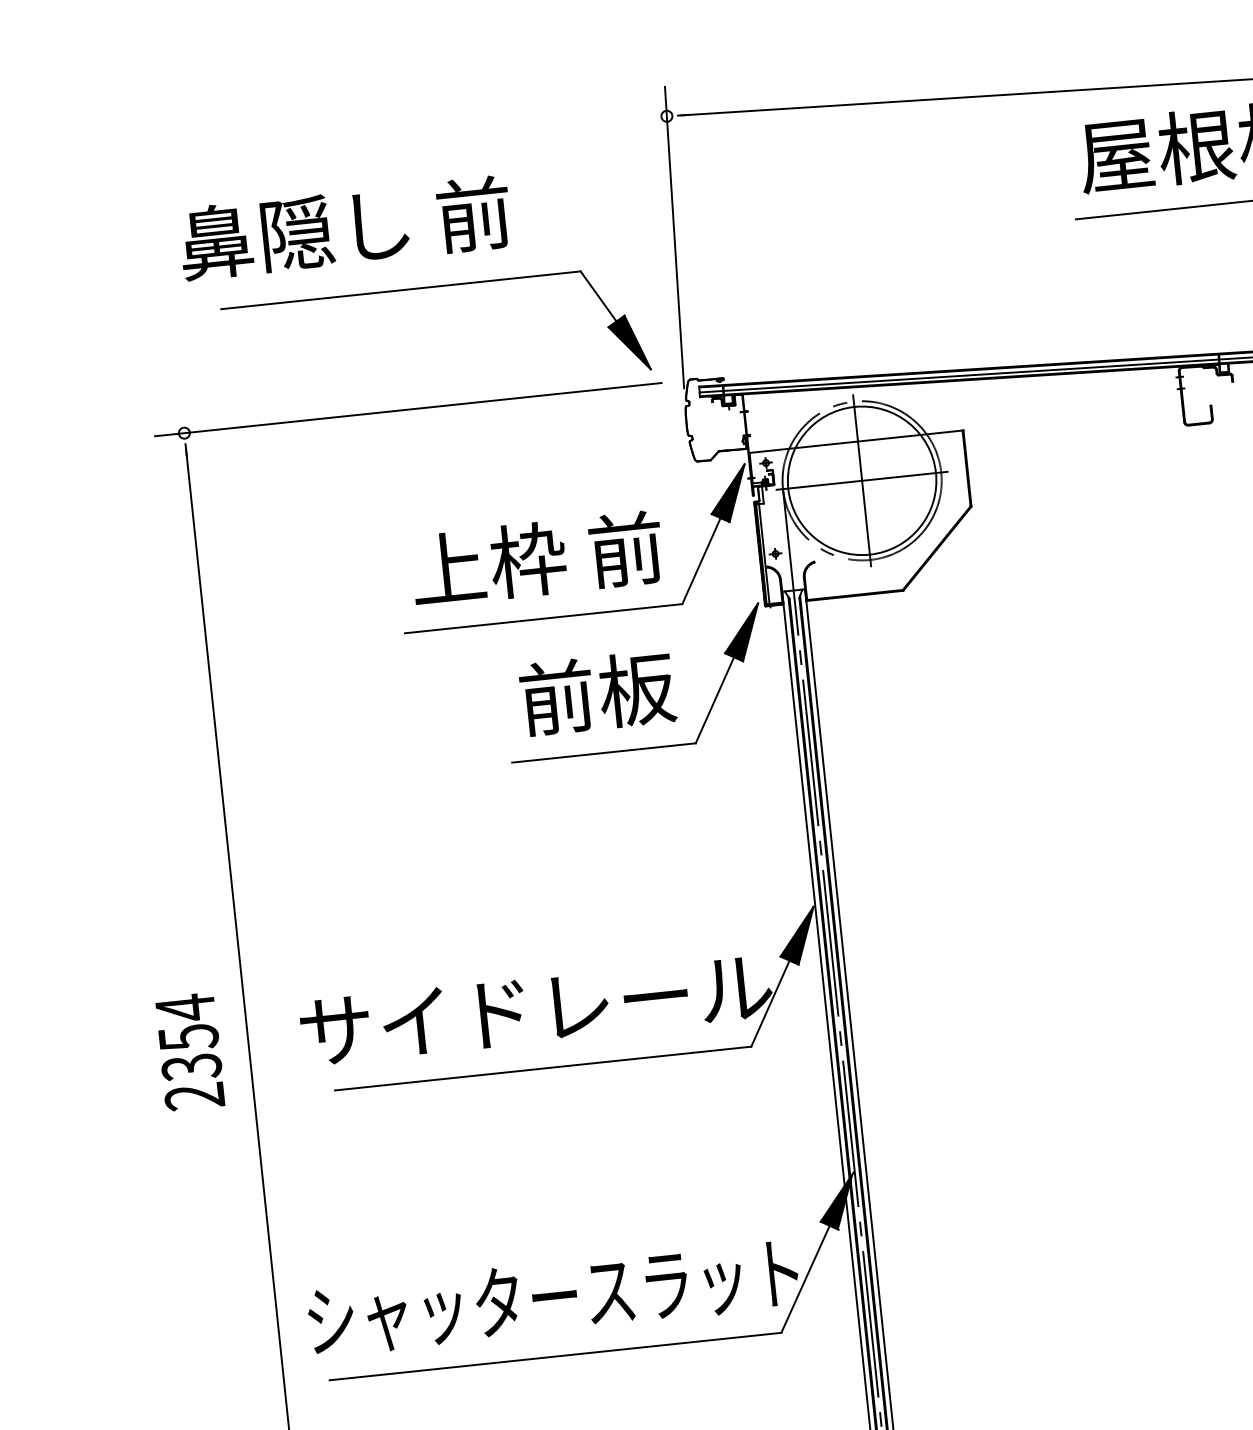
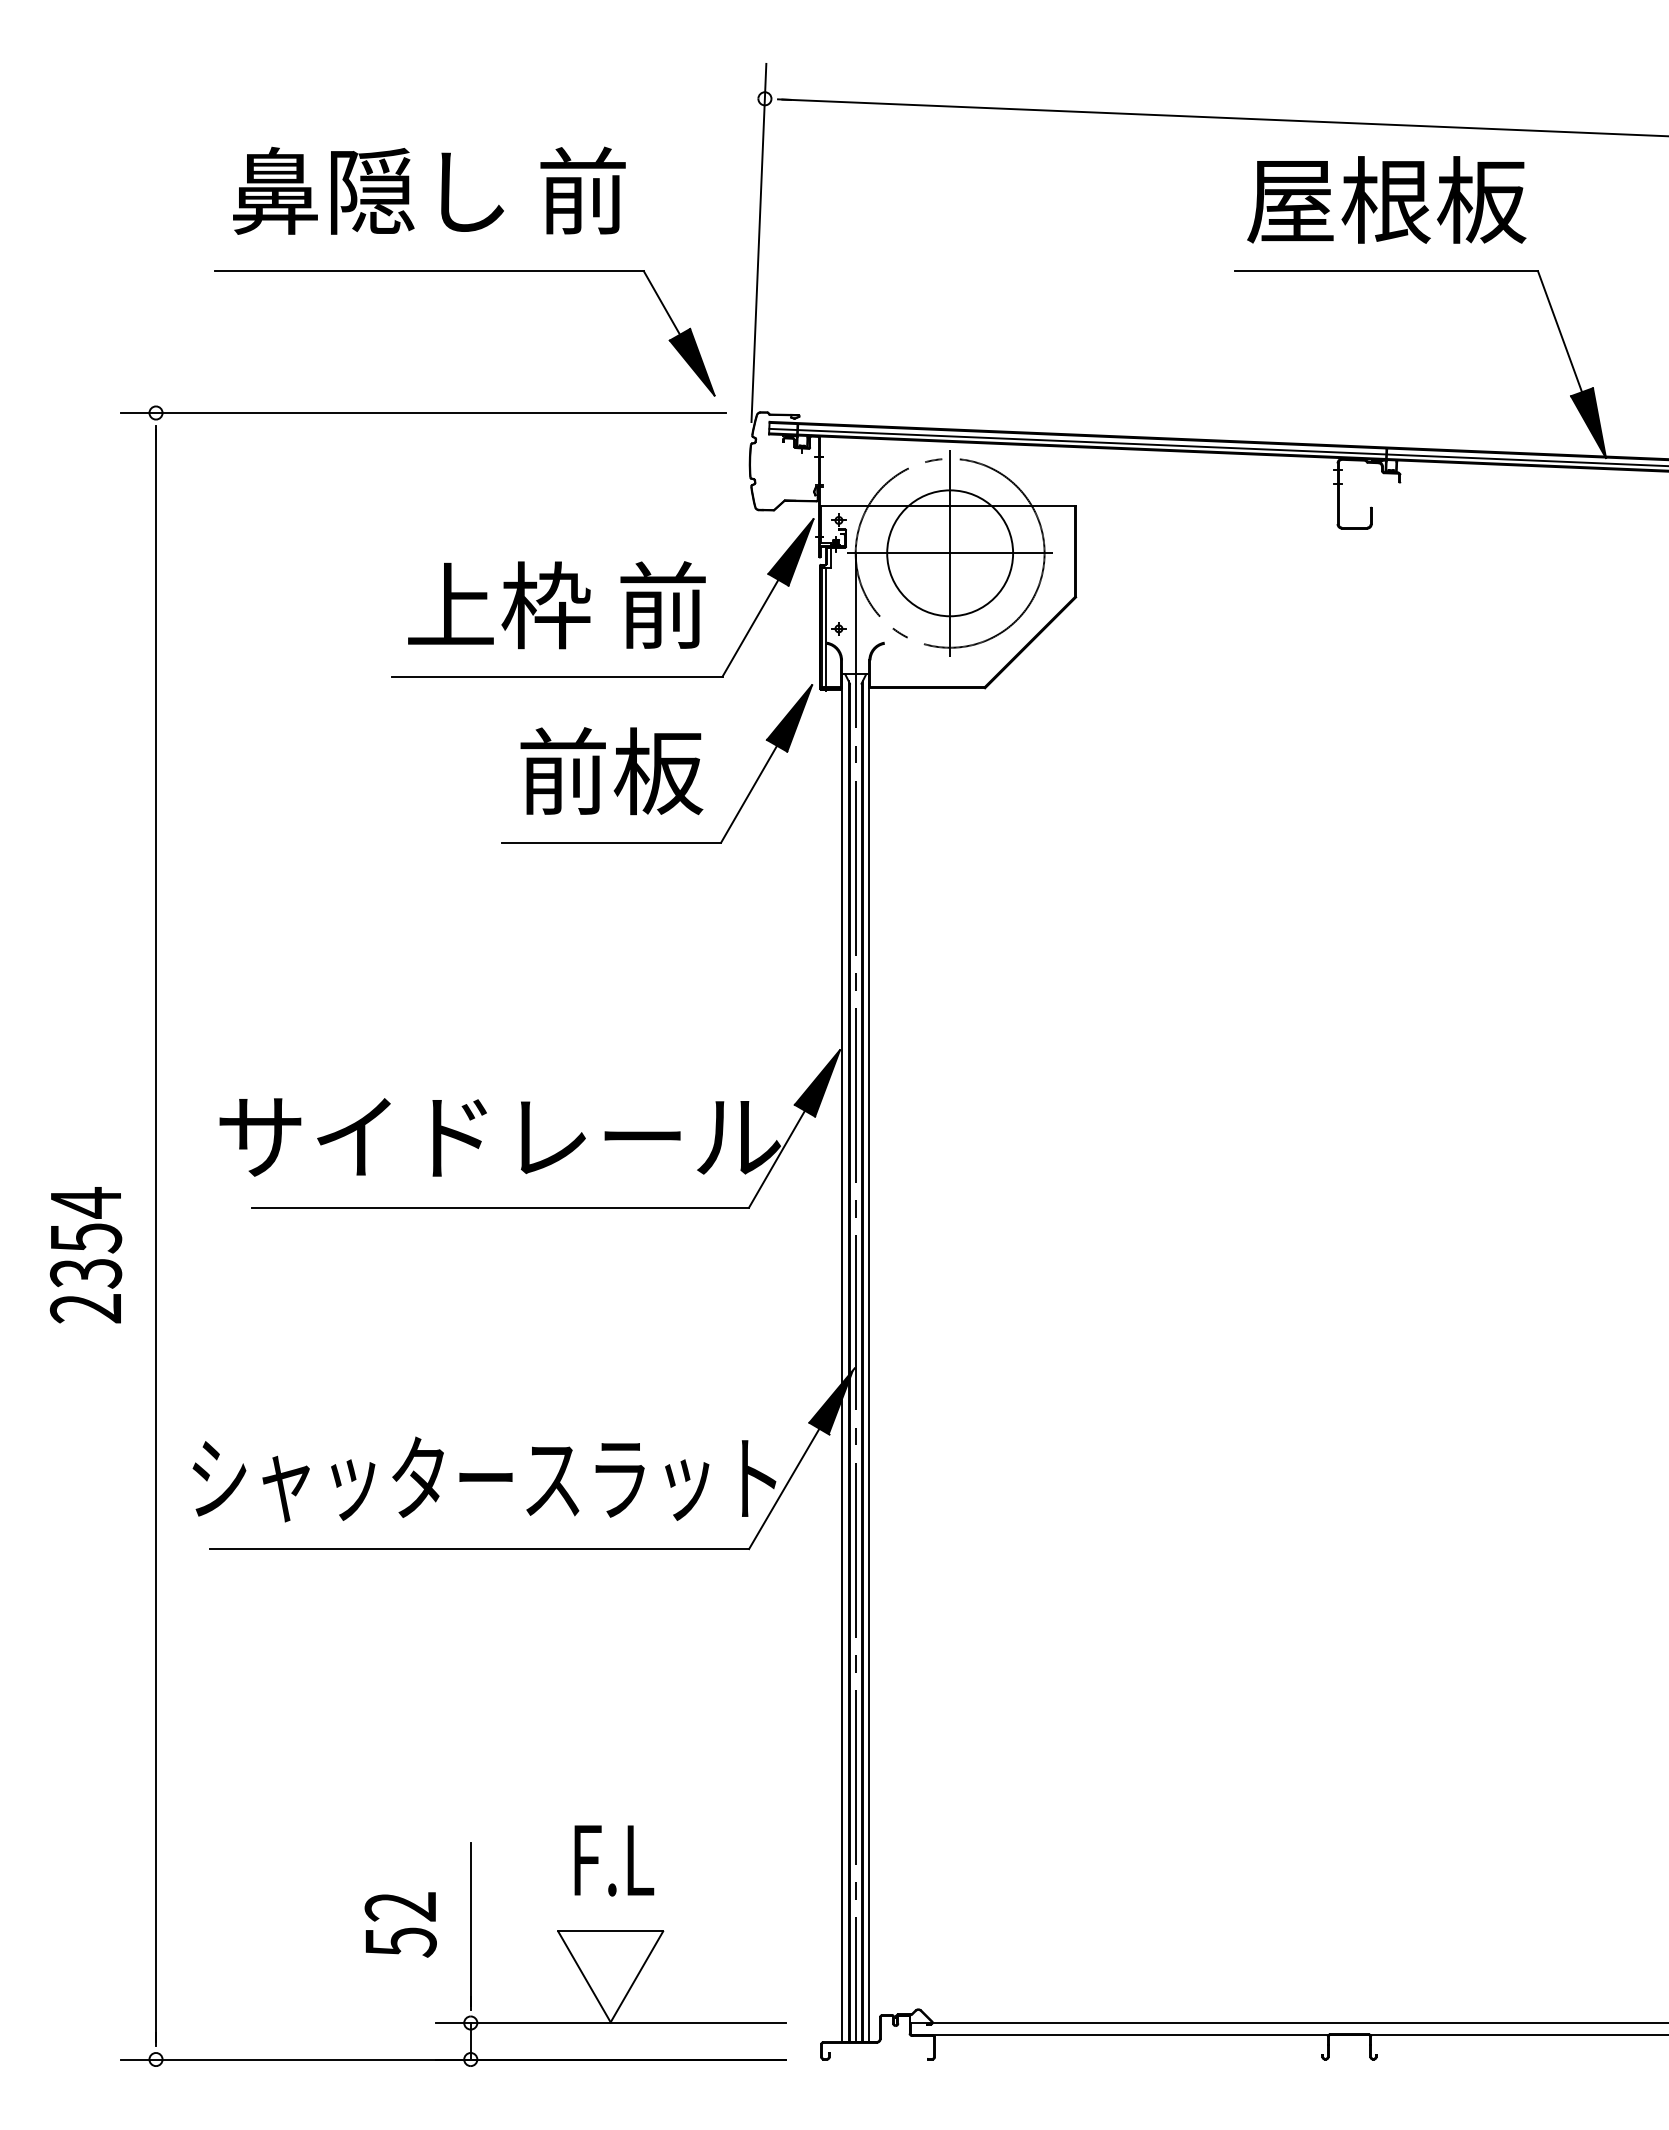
text: (345, 227) -> (429, 190), moved
circle: (862, 480) -> (950, 553), size x0.71
text: (189, 1052) -> (85, 1255), moved

